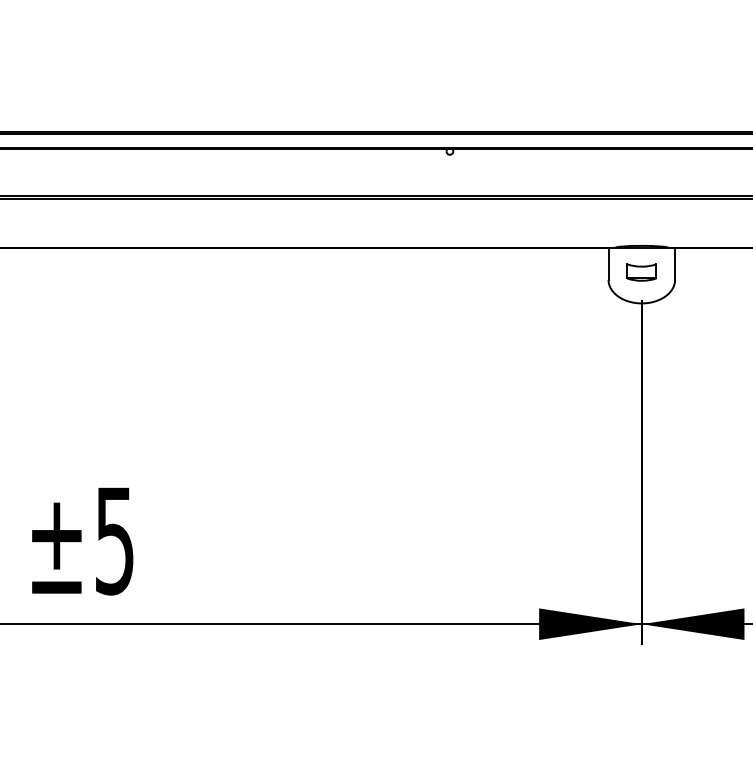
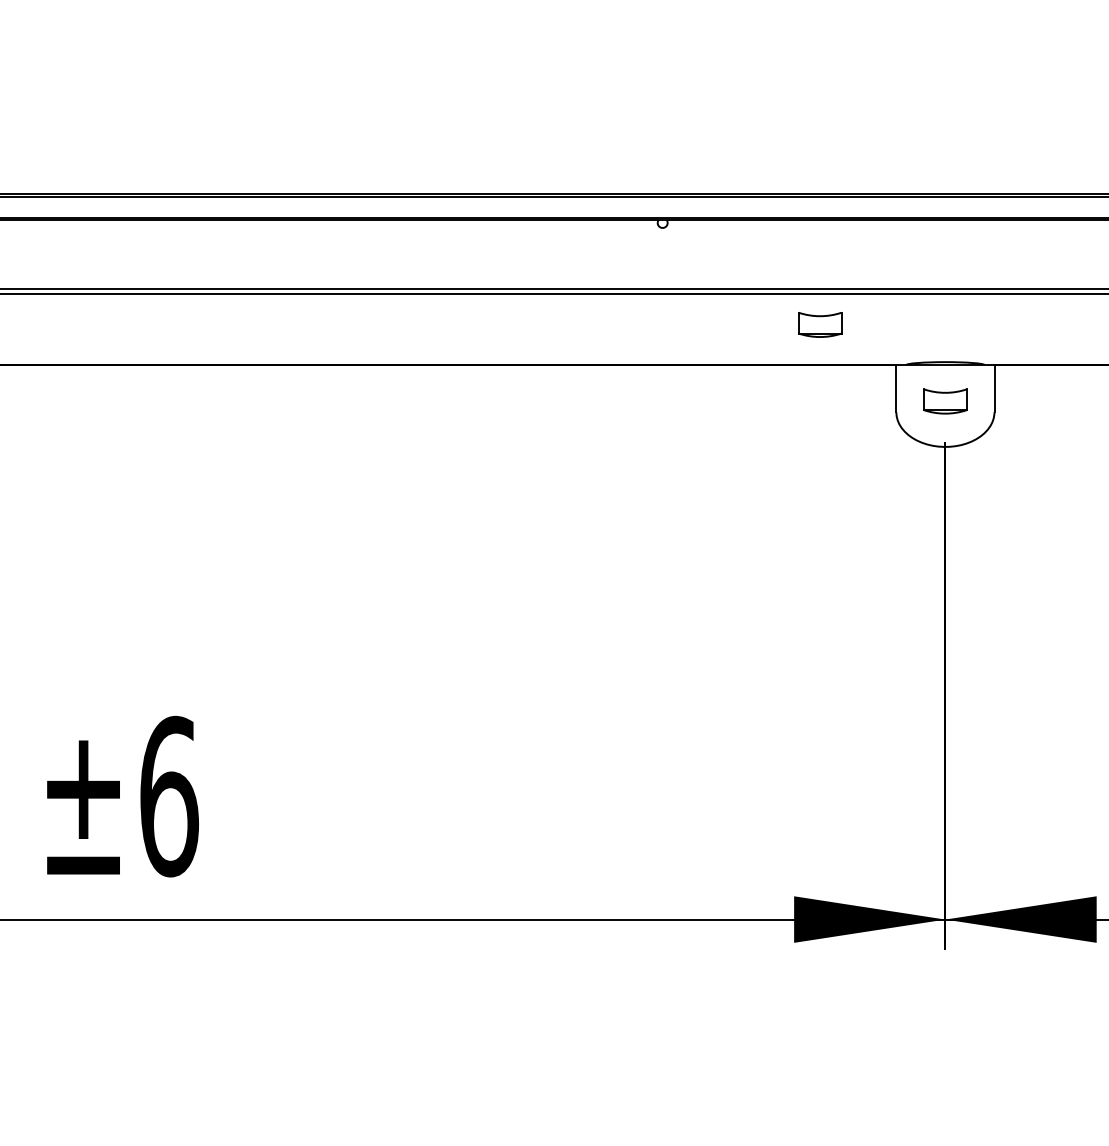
part: (556, 220) -> (819, 324), added
text: (115, 540) -> (169, 796), ±5 -> ±6

